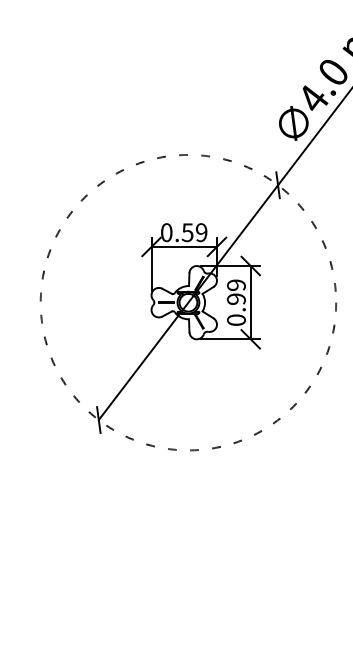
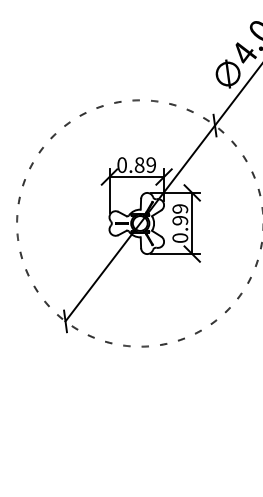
text: (187, 232) -> (139, 164), 0.59 -> 0.89

